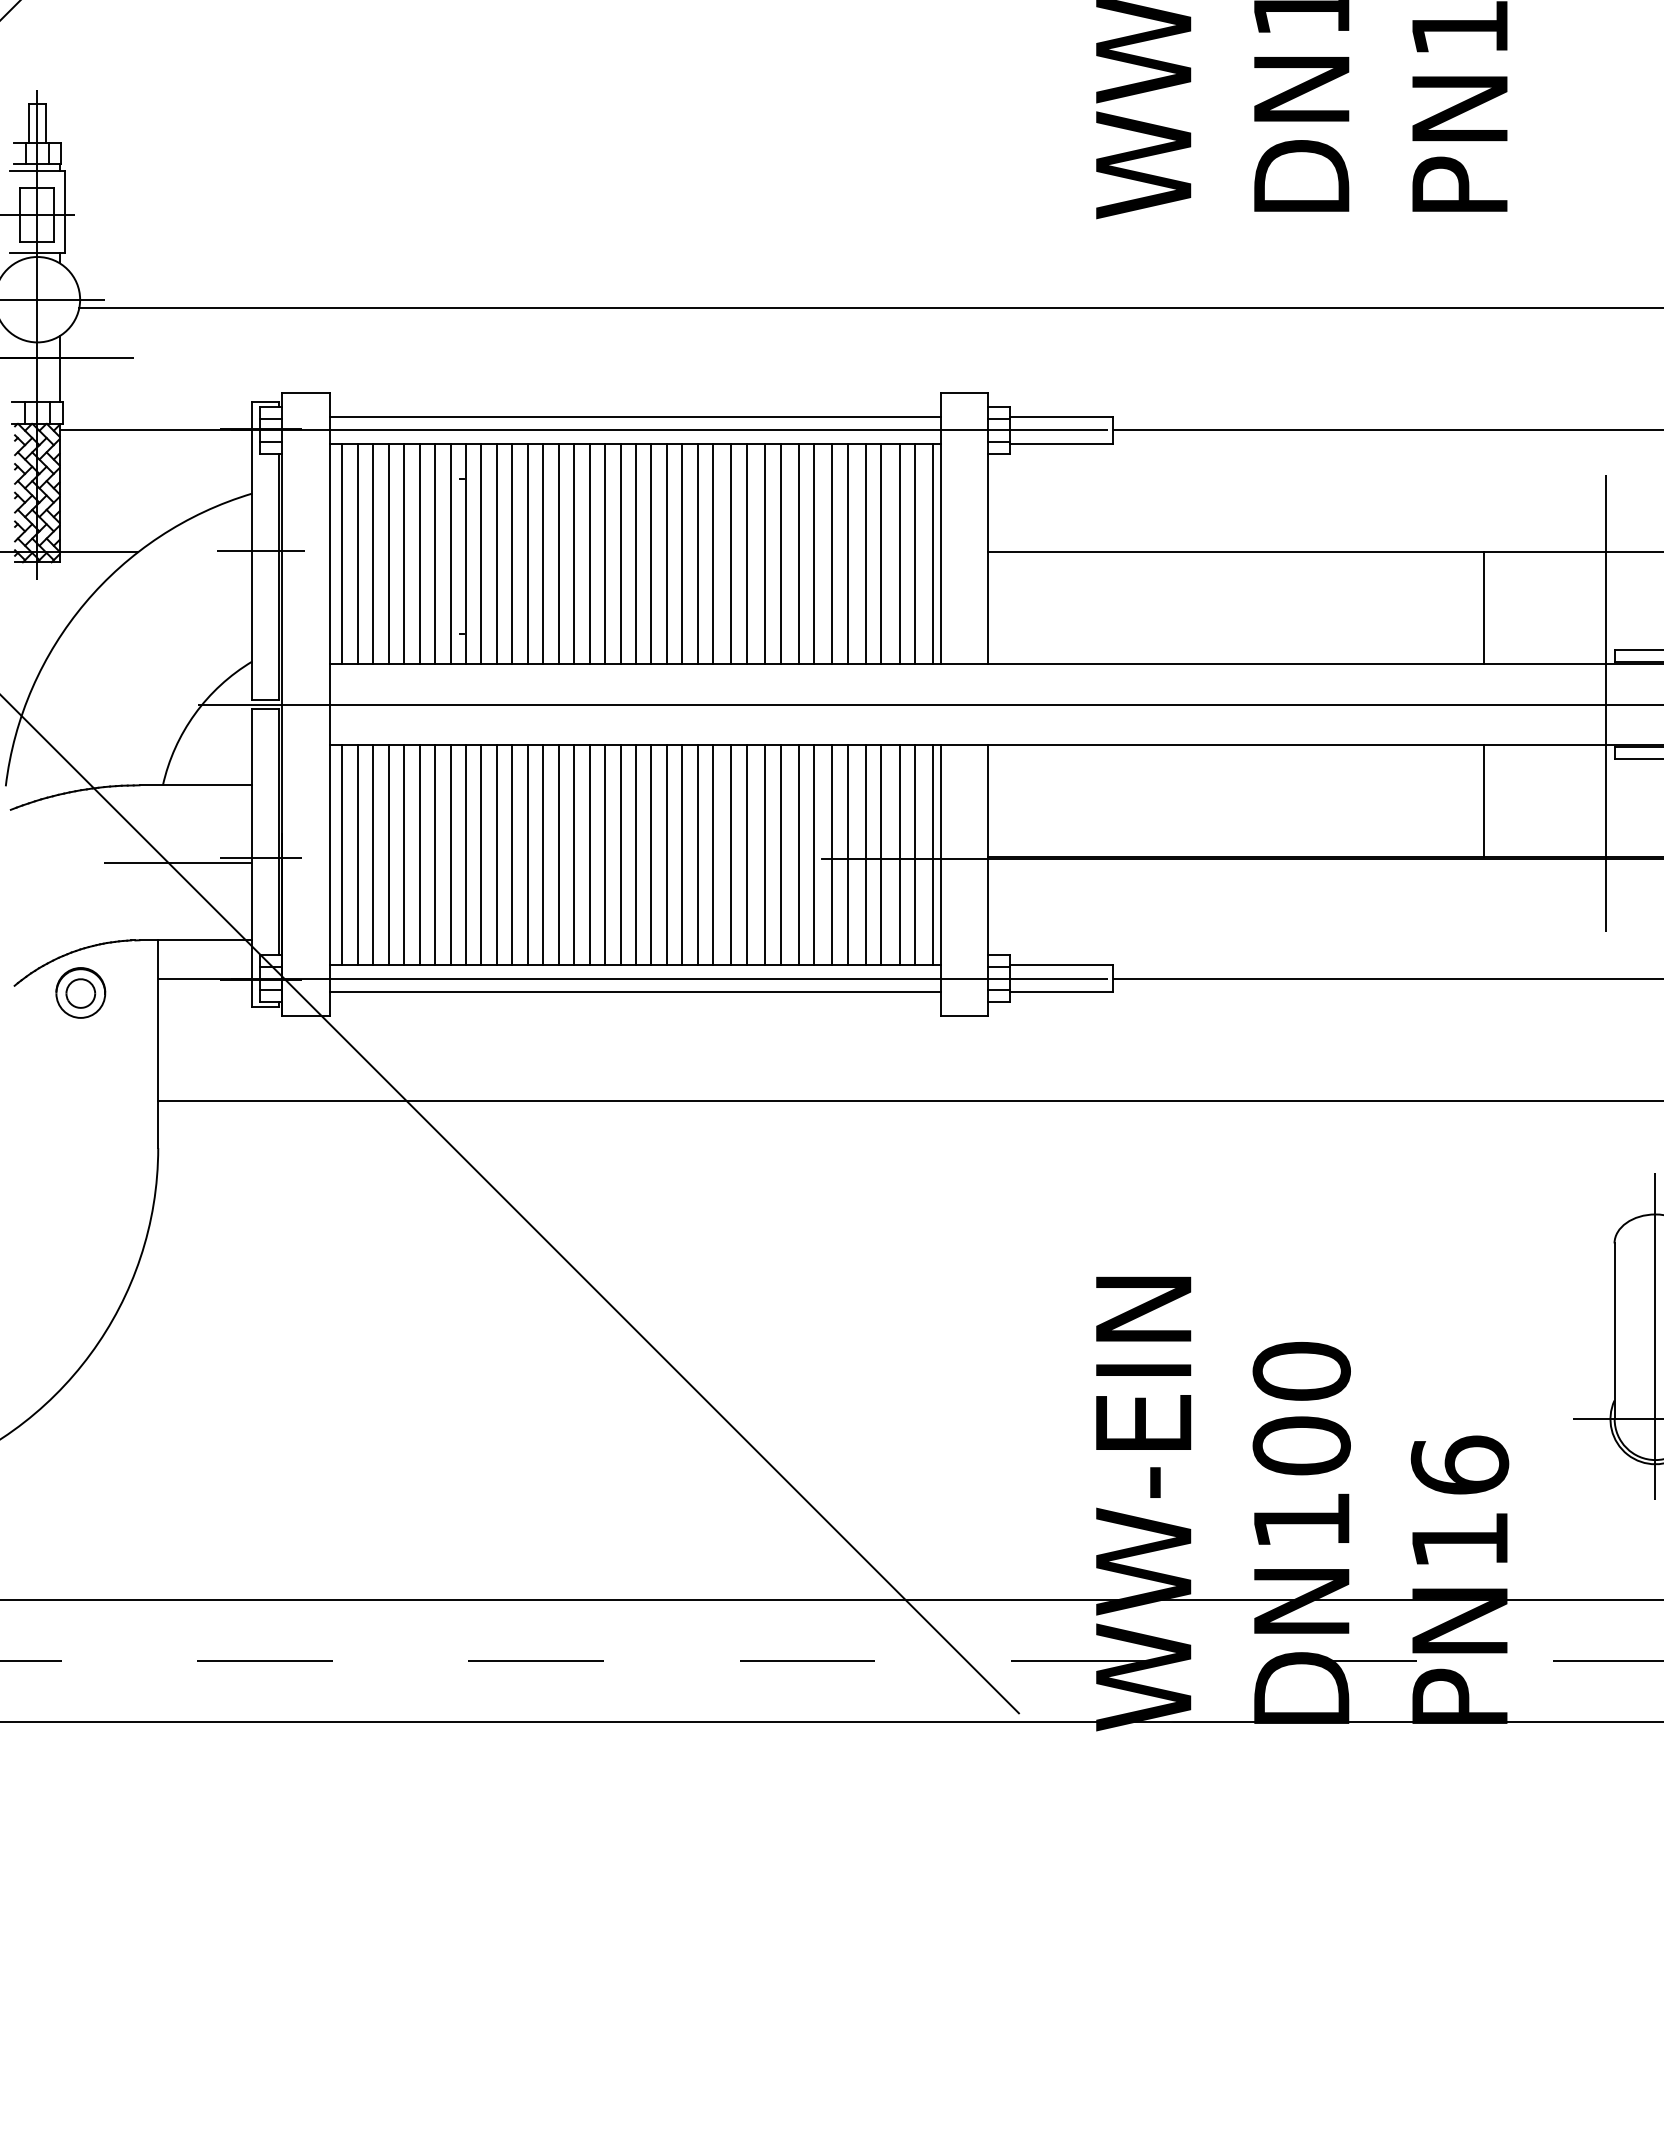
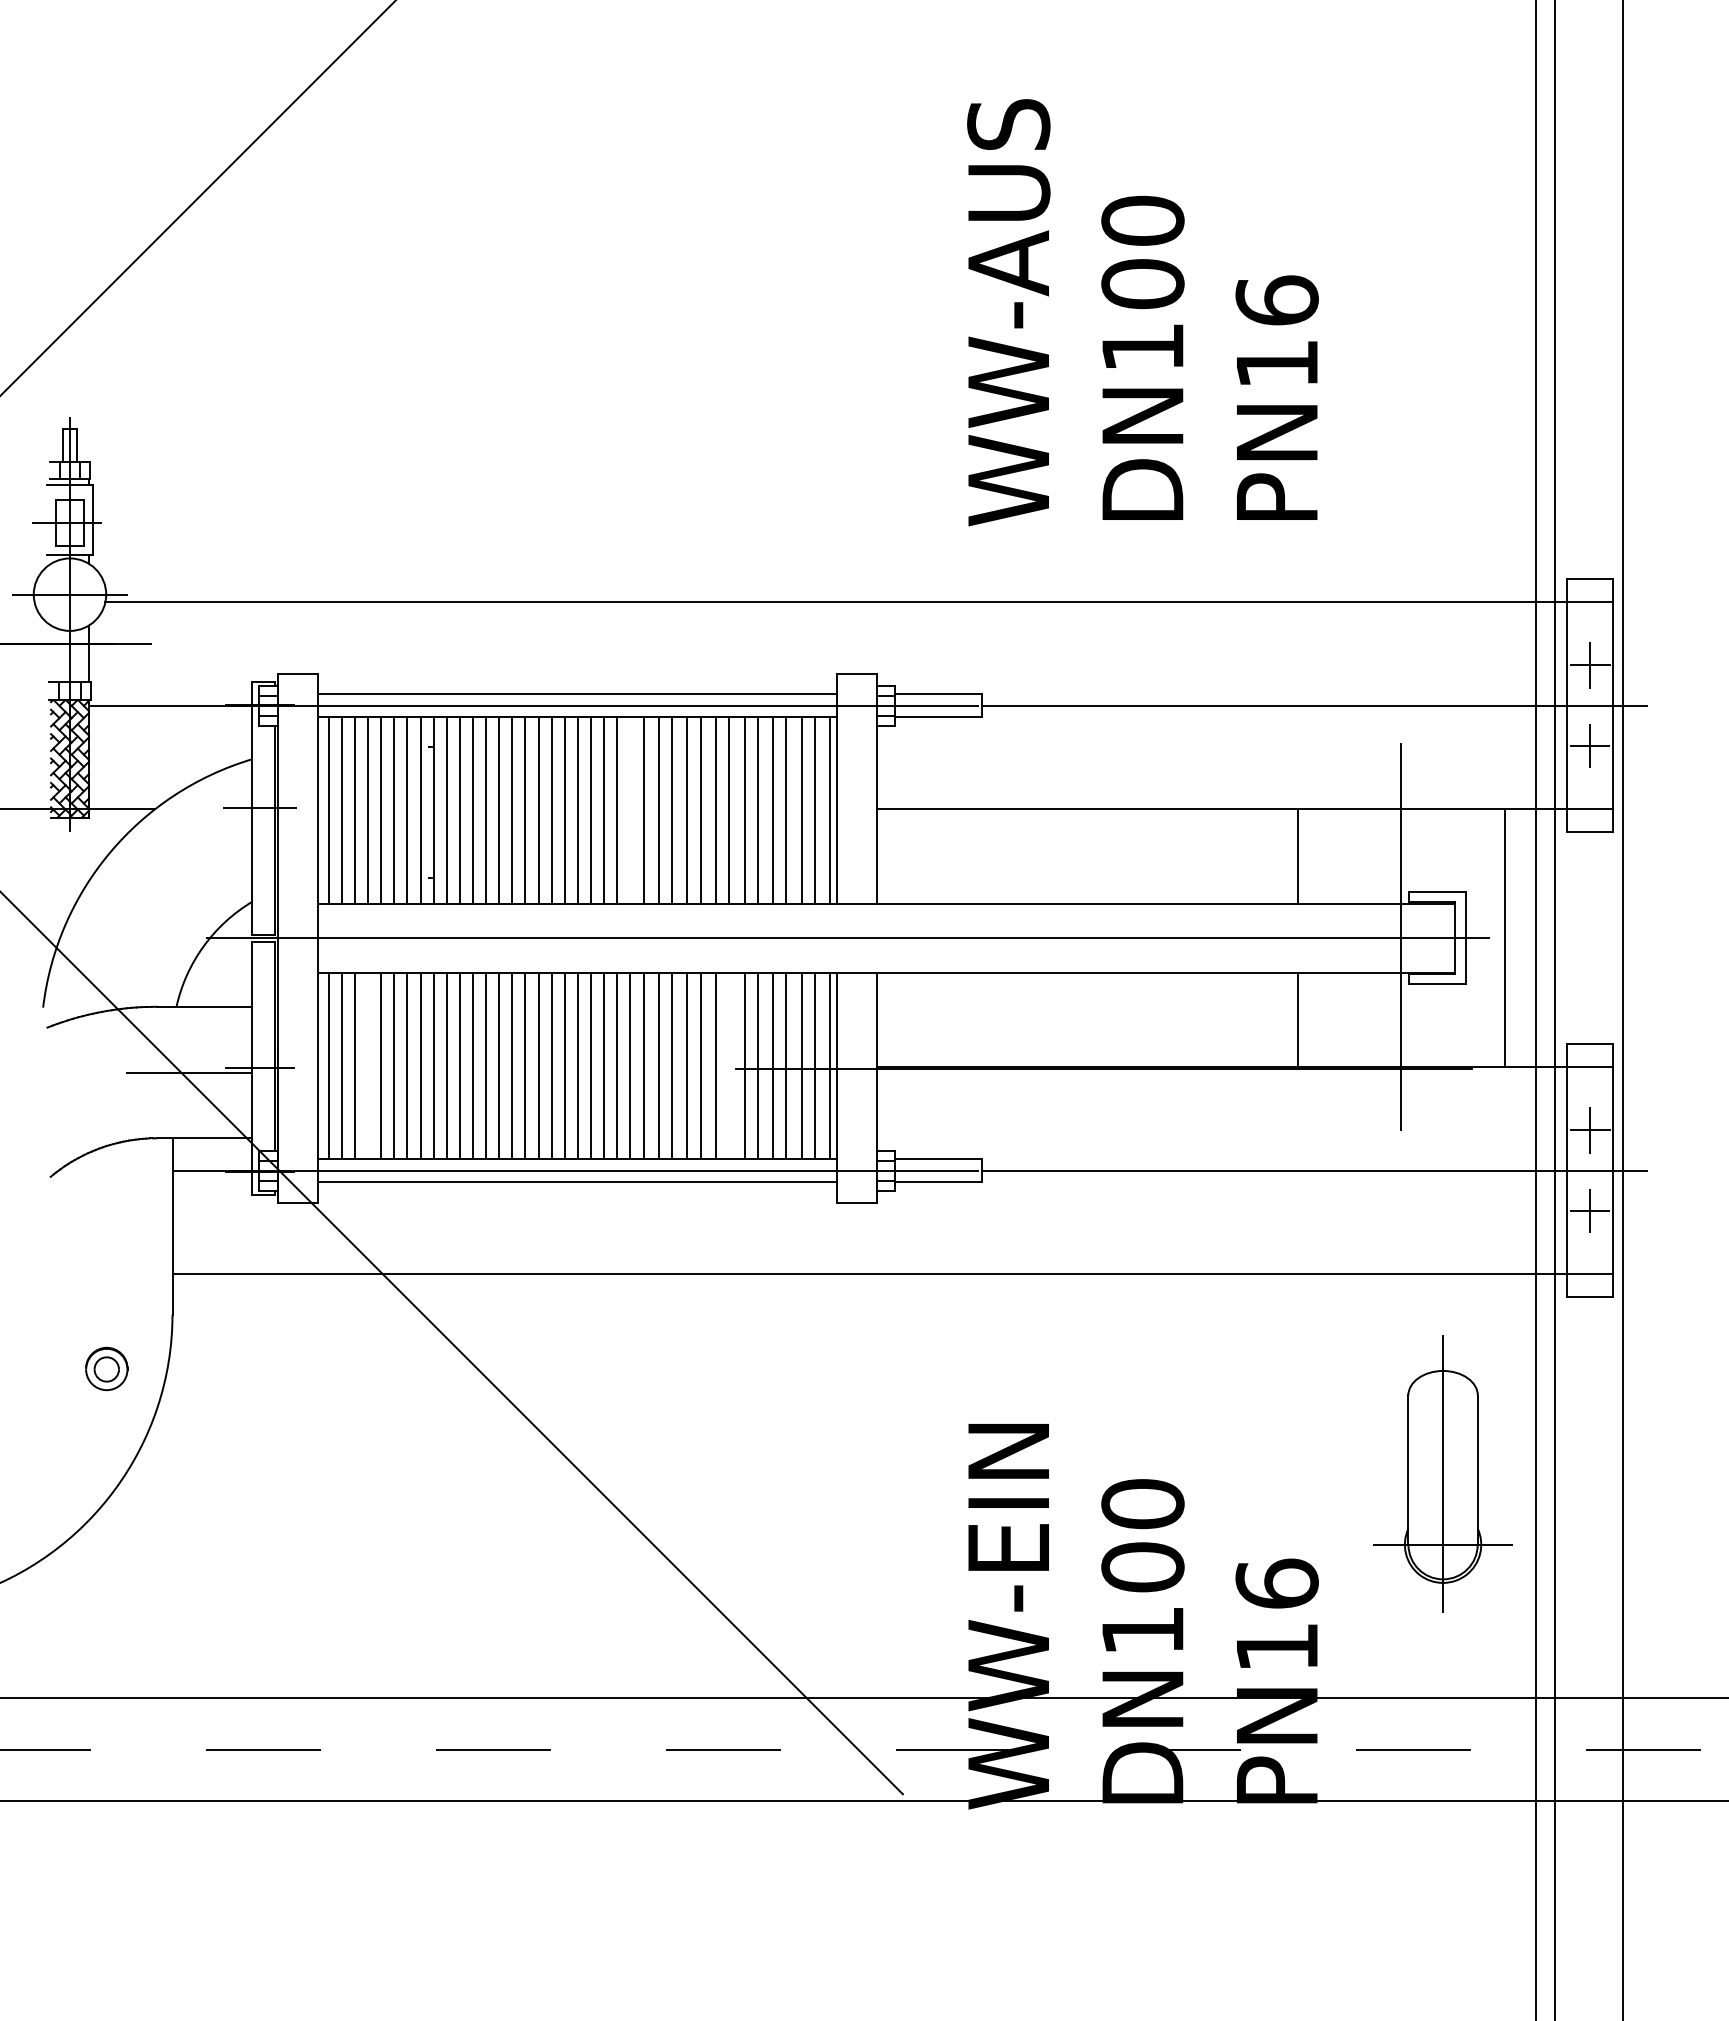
line: (697, 554) -> (630, 810), removed
line: (389, 854) -> (368, 1065), removed
line: (814, 854) -> (729, 1065), removed
part: (80, 992) -> (106, 1368), moved

